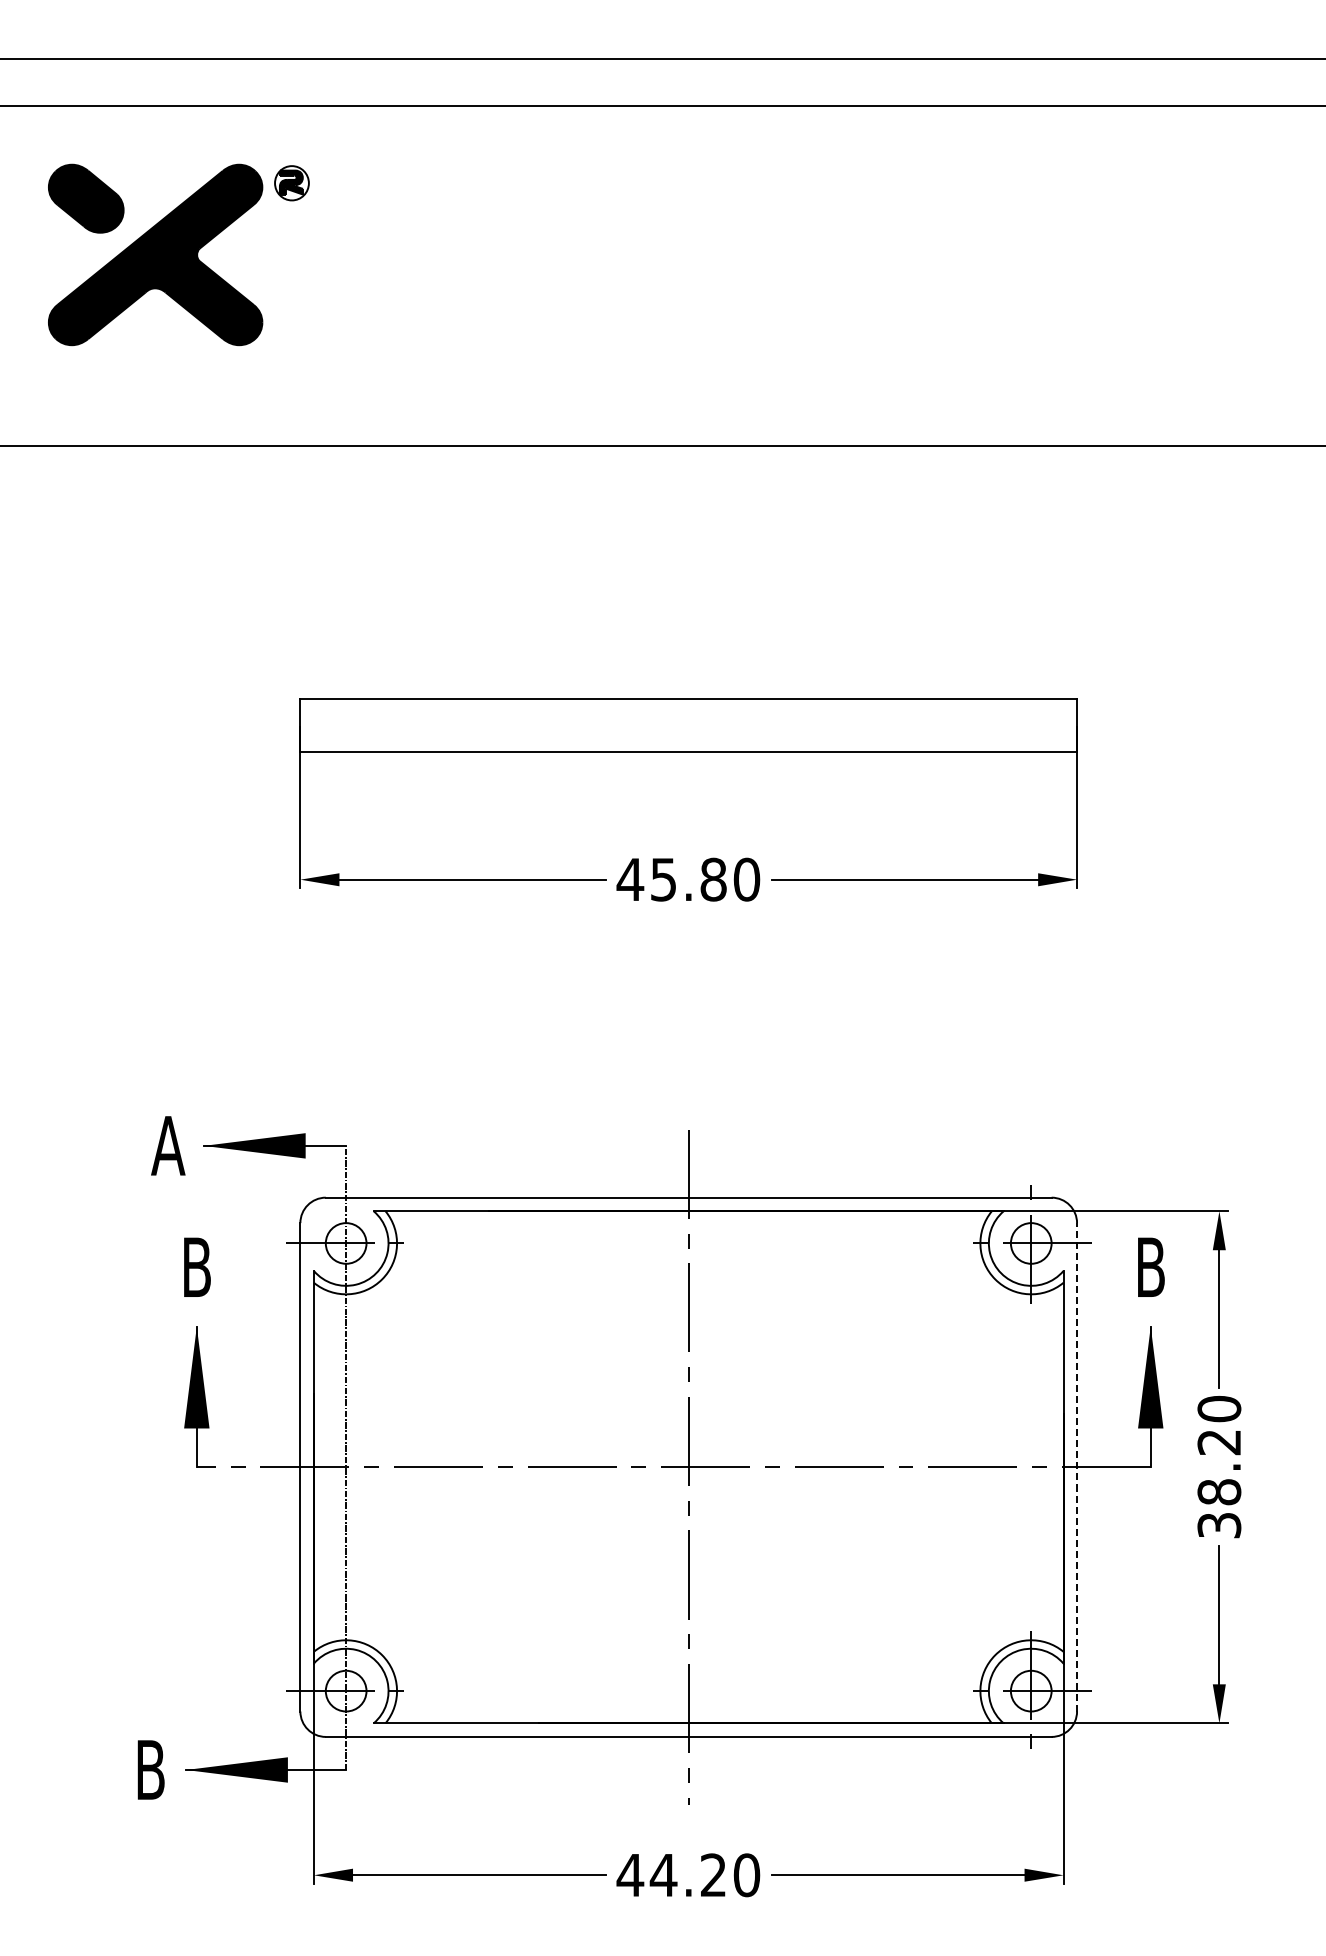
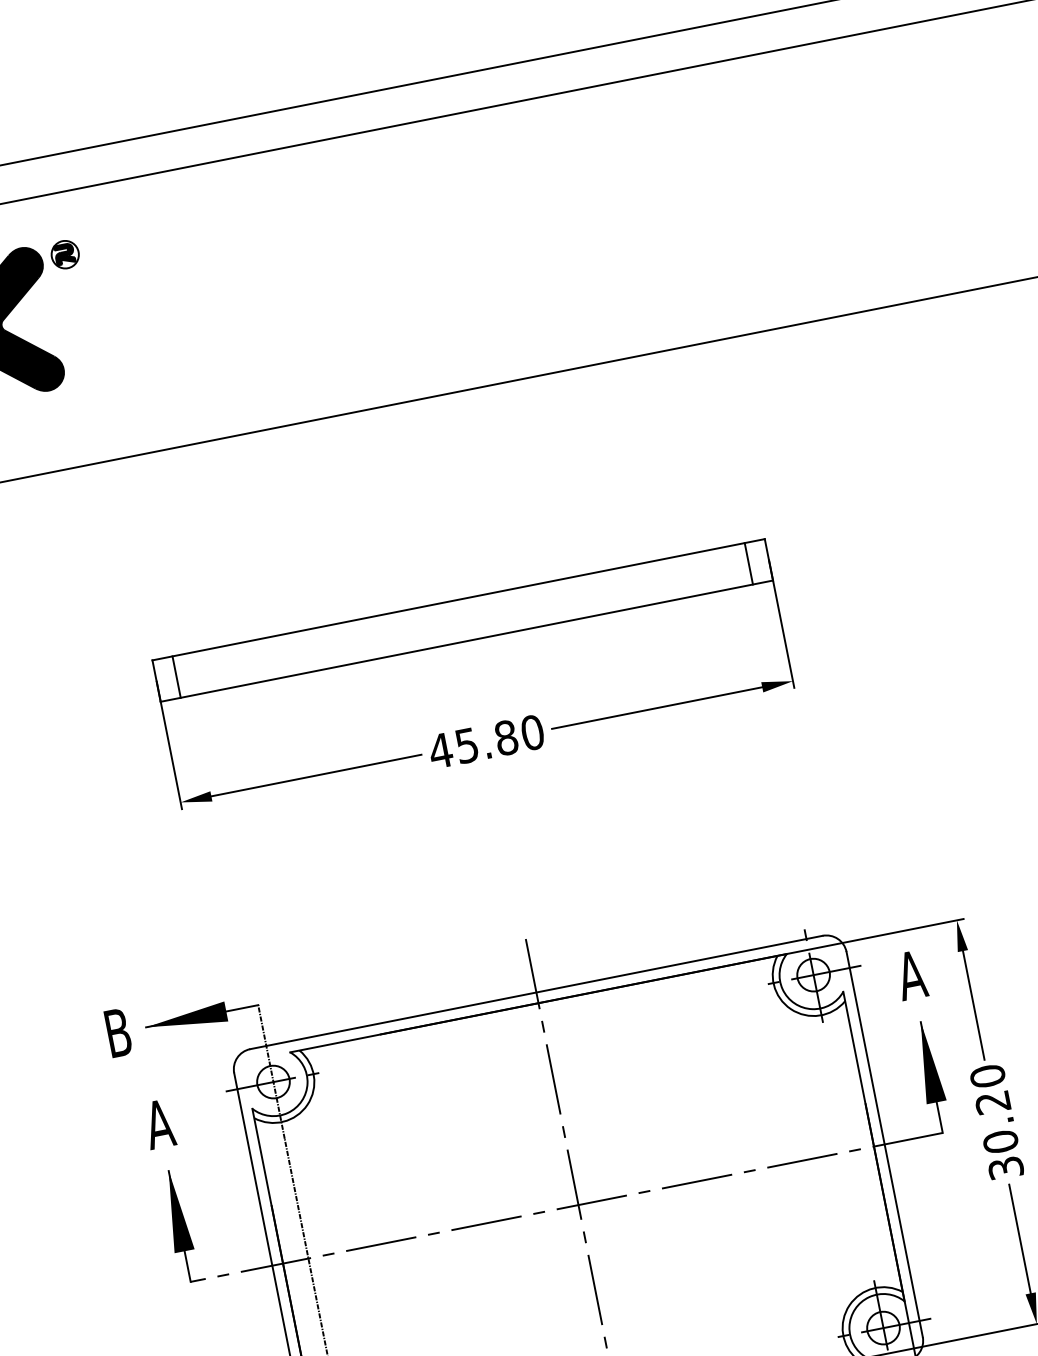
line: (325, 725) -> (176, 676), added
line: (1051, 725) -> (748, 563), added
text: (168, 1145) -> (118, 1032), A -> B
text: (196, 1266) -> (159, 1123), B -> A
text: (1150, 1266) -> (911, 974), B -> A
line: (1077, 1466) -> (884, 1143), dashed -> solid
text: (1219, 1492) -> (1000, 1142), 38.20 -> 30.20

